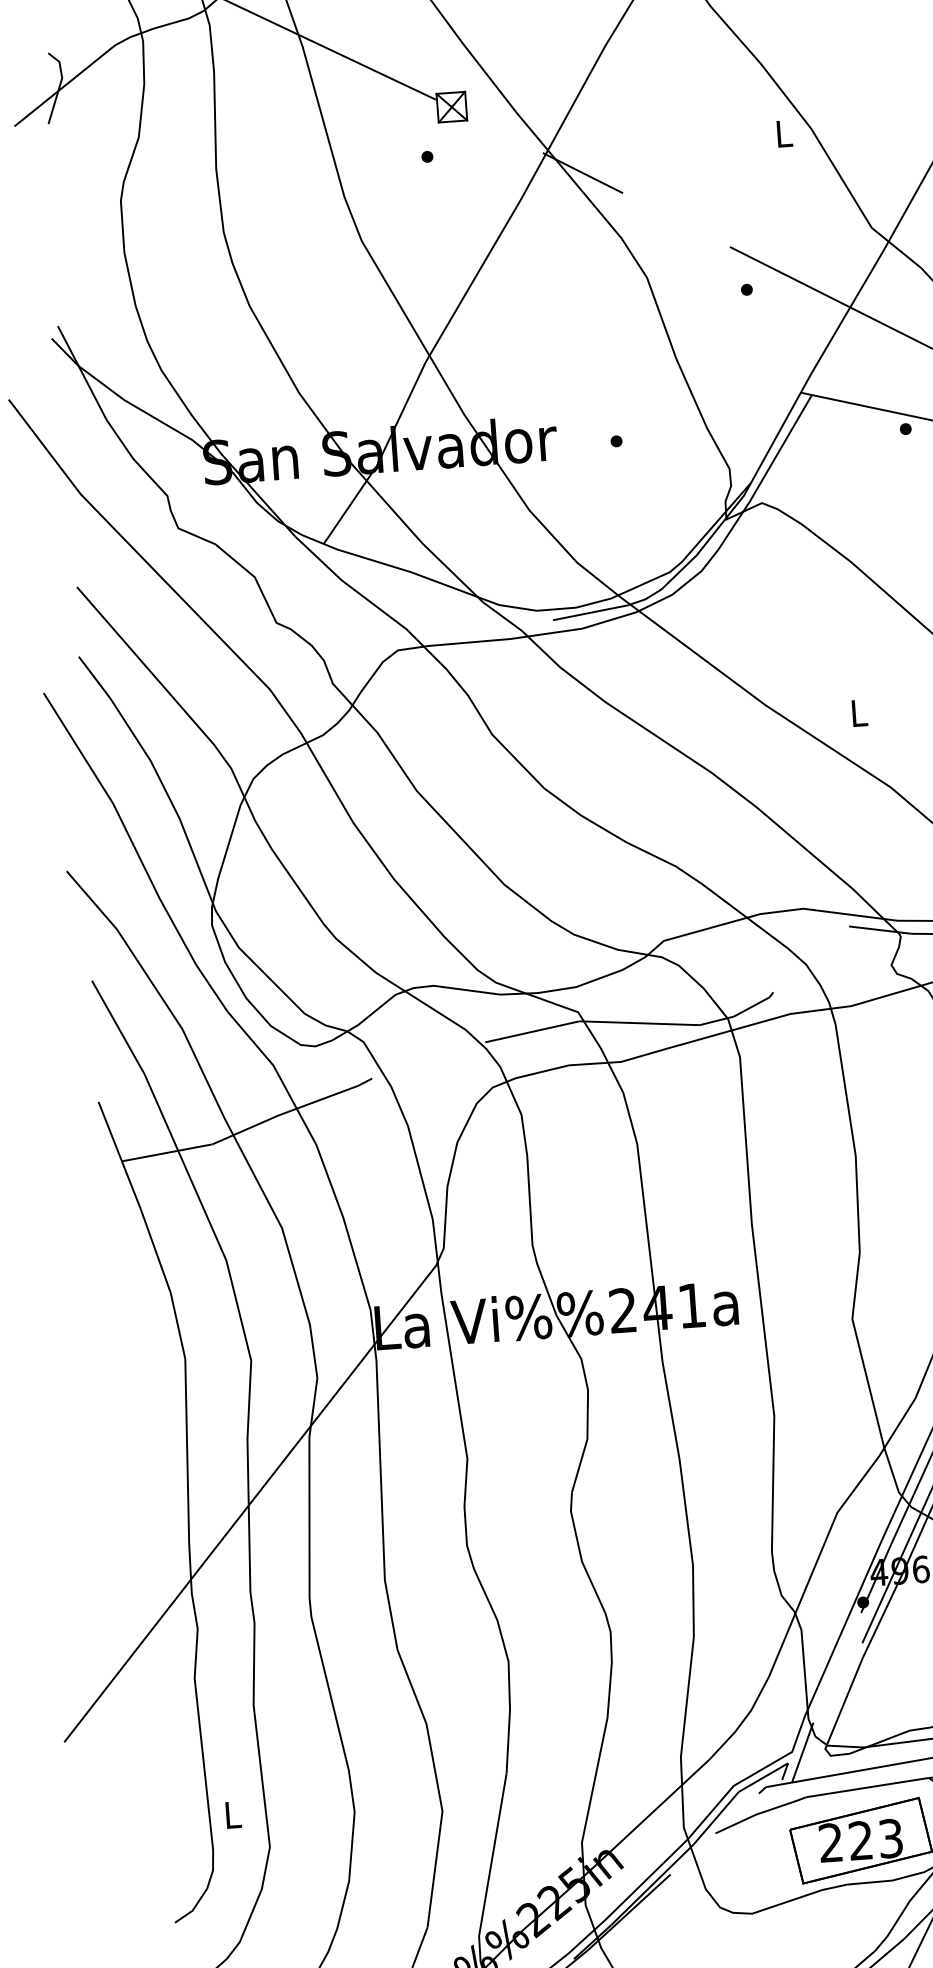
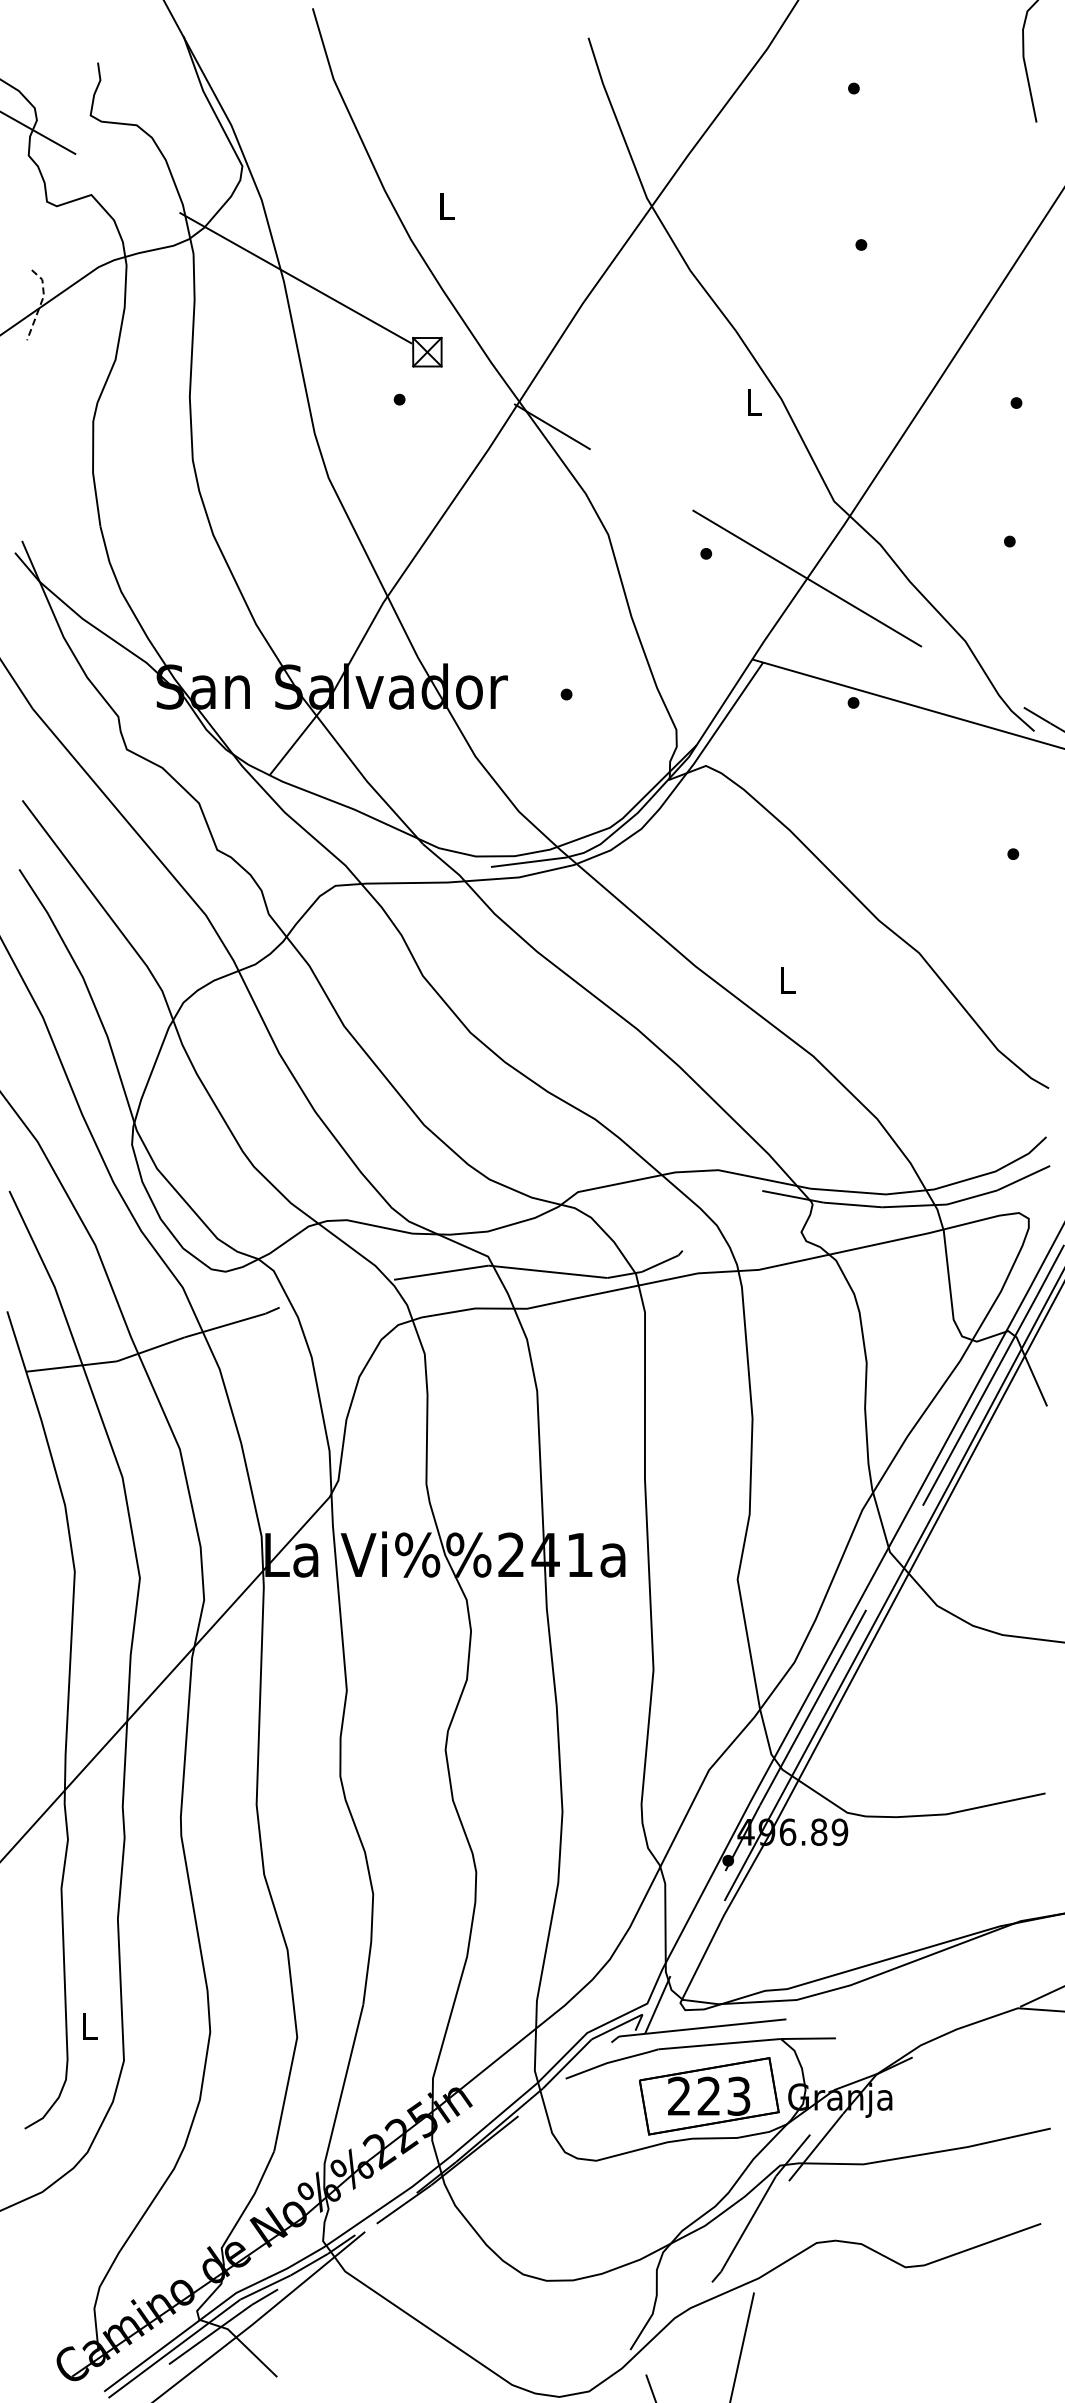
line: (60, 84) -> (41, 302), solid -> dashed

